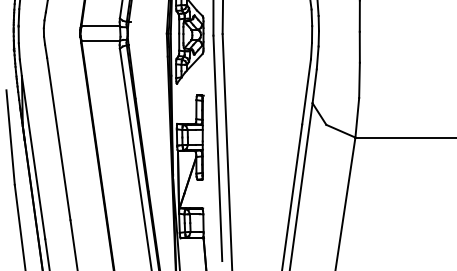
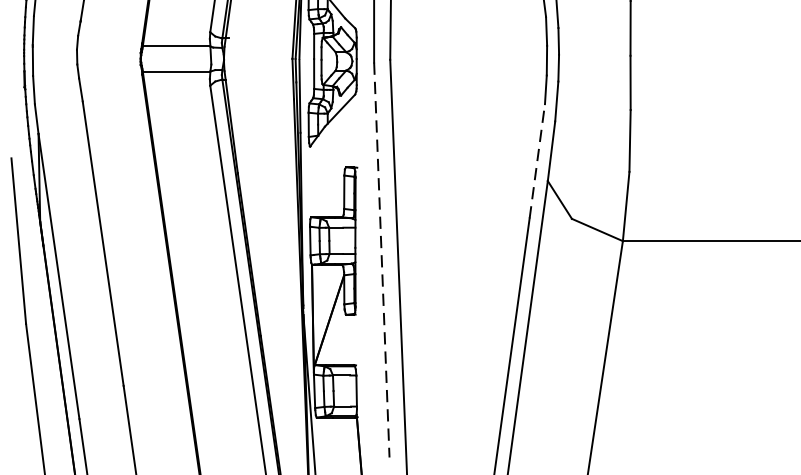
line: (306, 91) -> (537, 160), solid -> dashed
line: (217, 148) -> (381, 260), solid -> dashed

